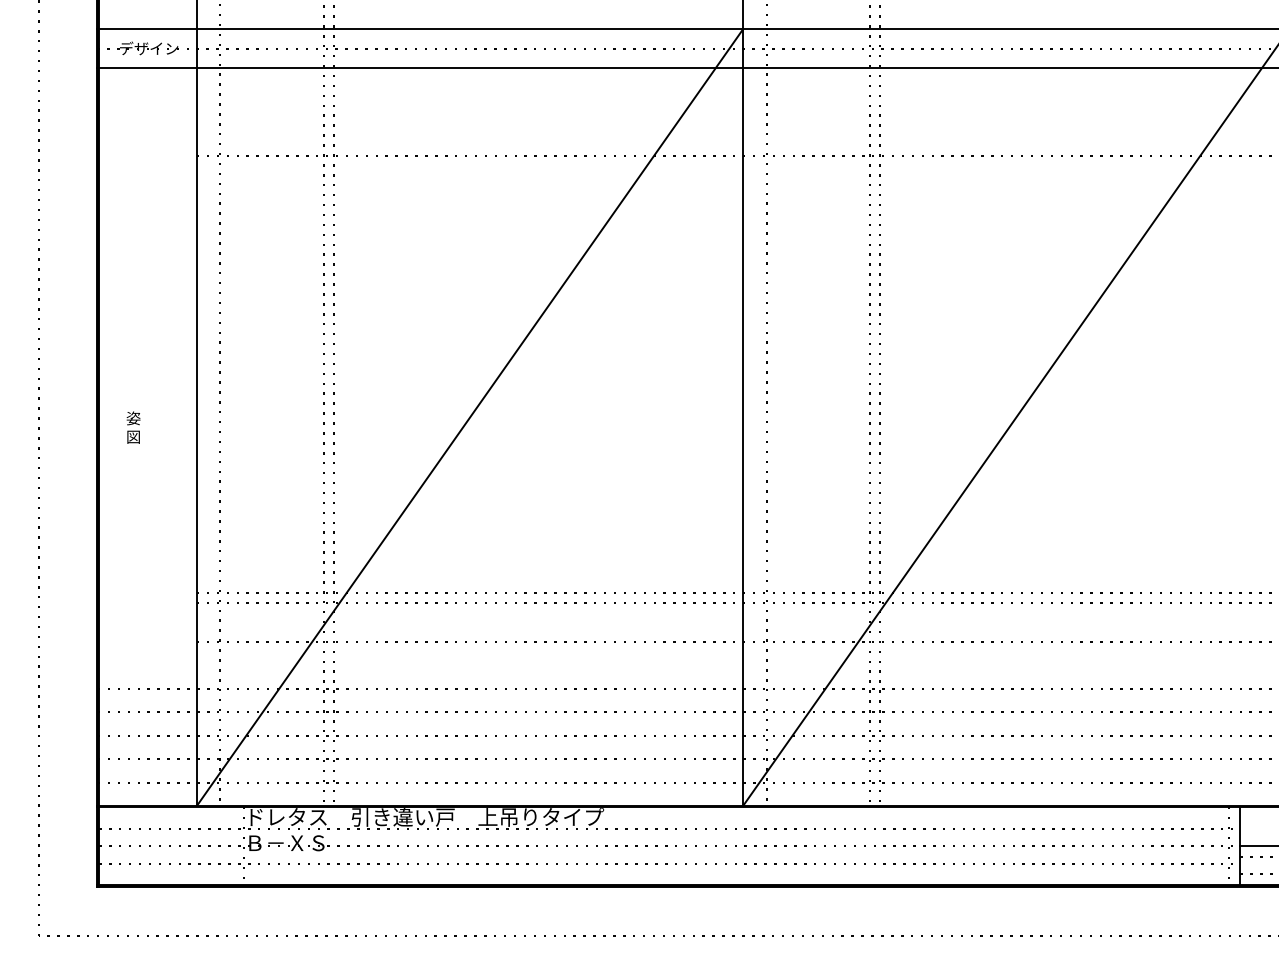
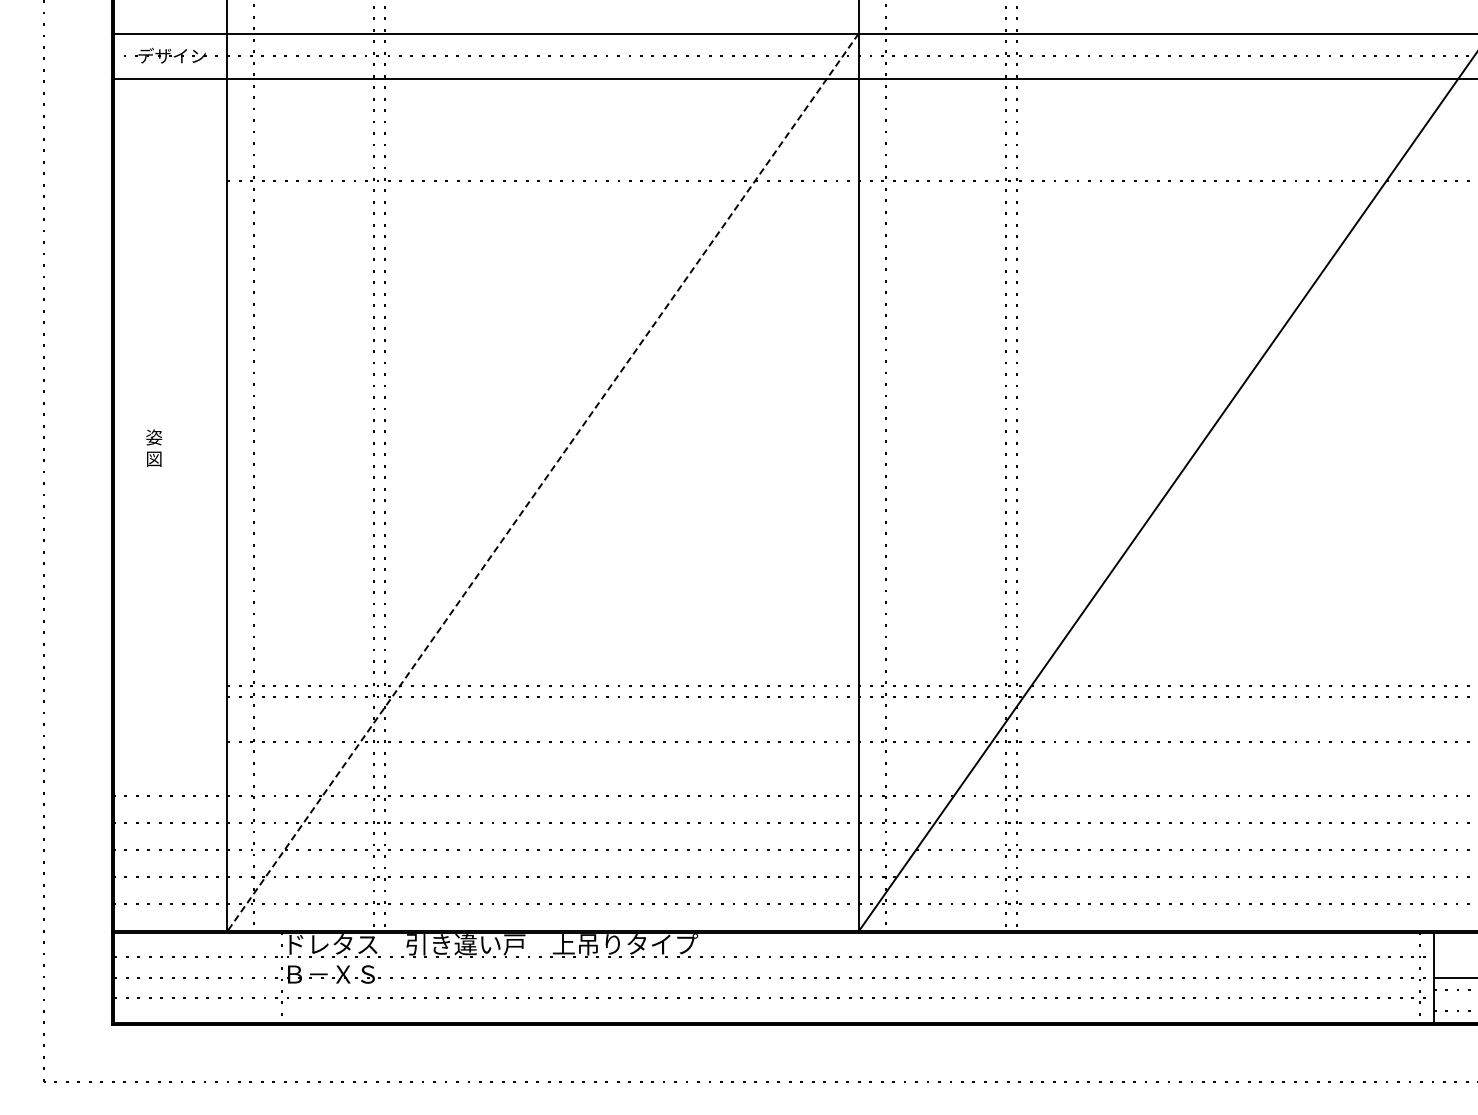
line: (470, 417) -> (543, 482), solid -> dashed
text: (133, 427) -> (154, 447), moved

